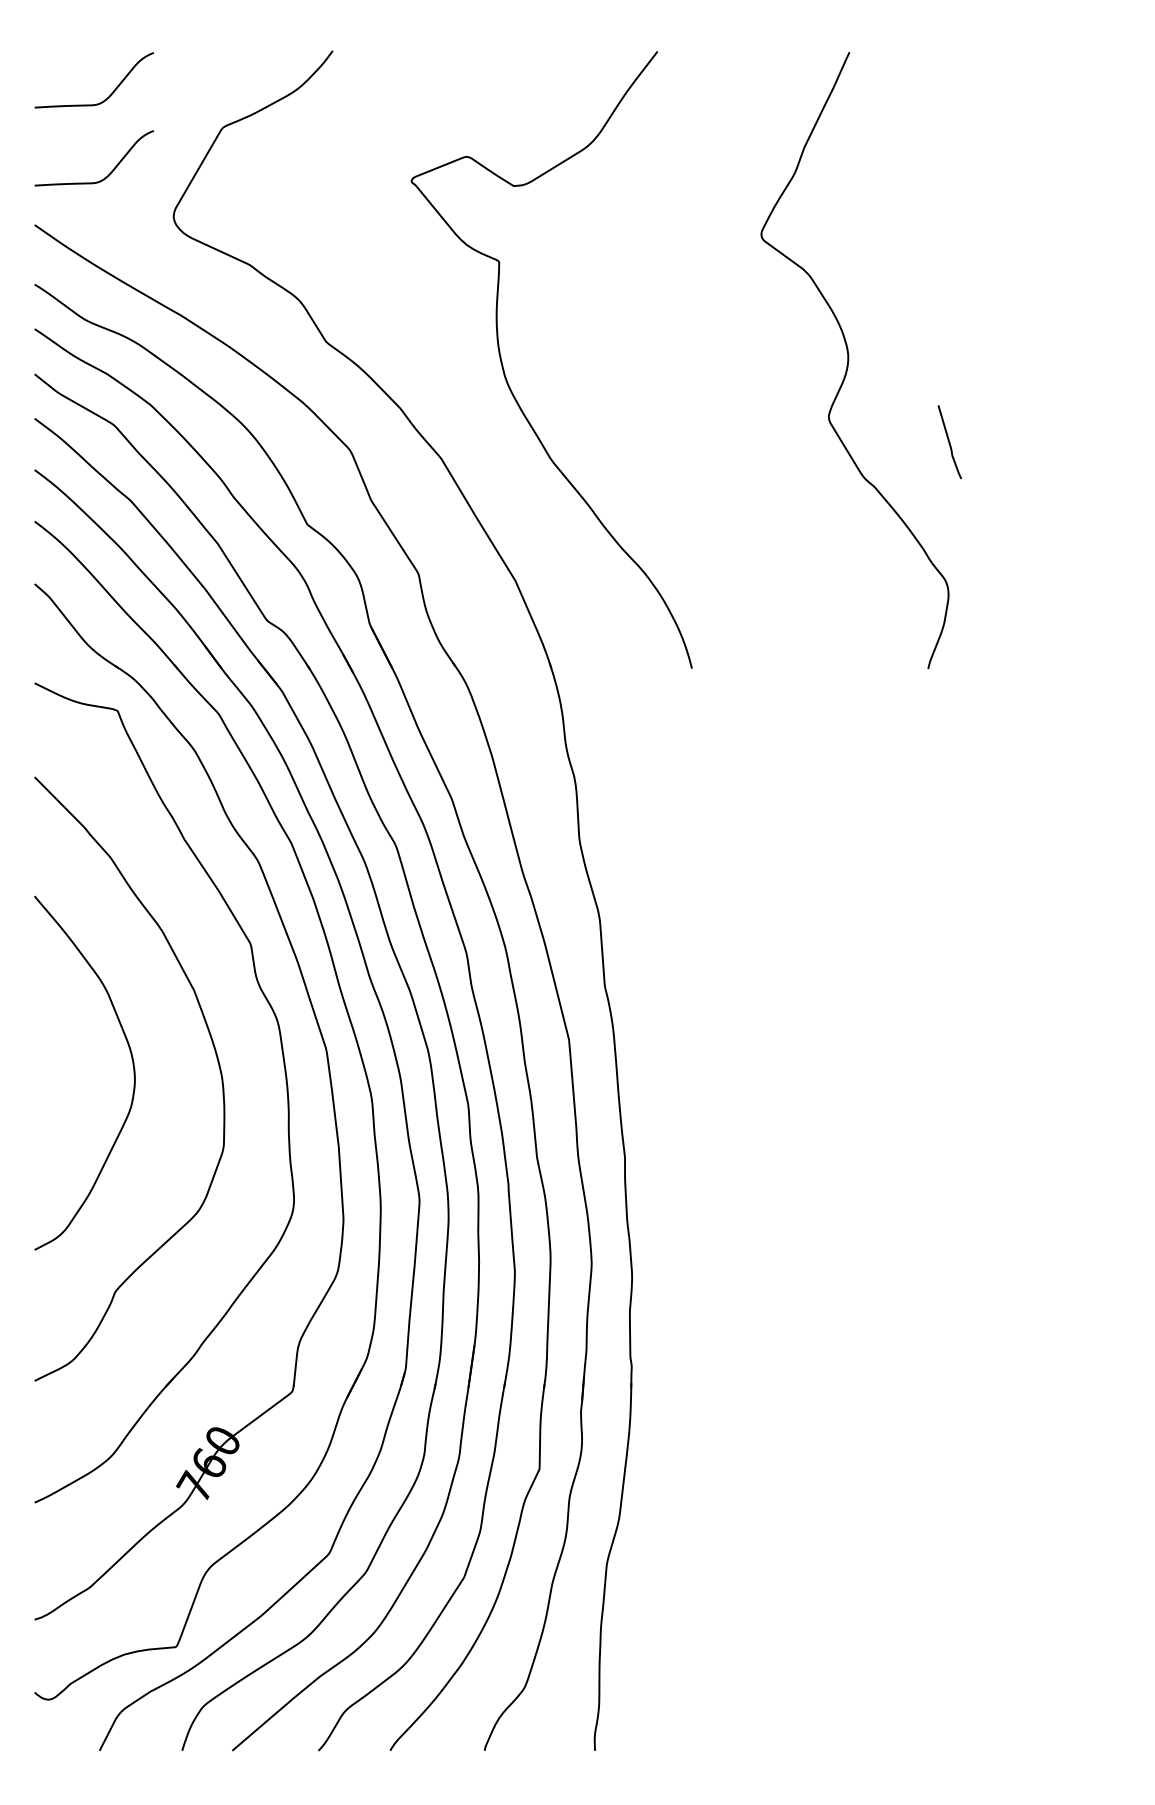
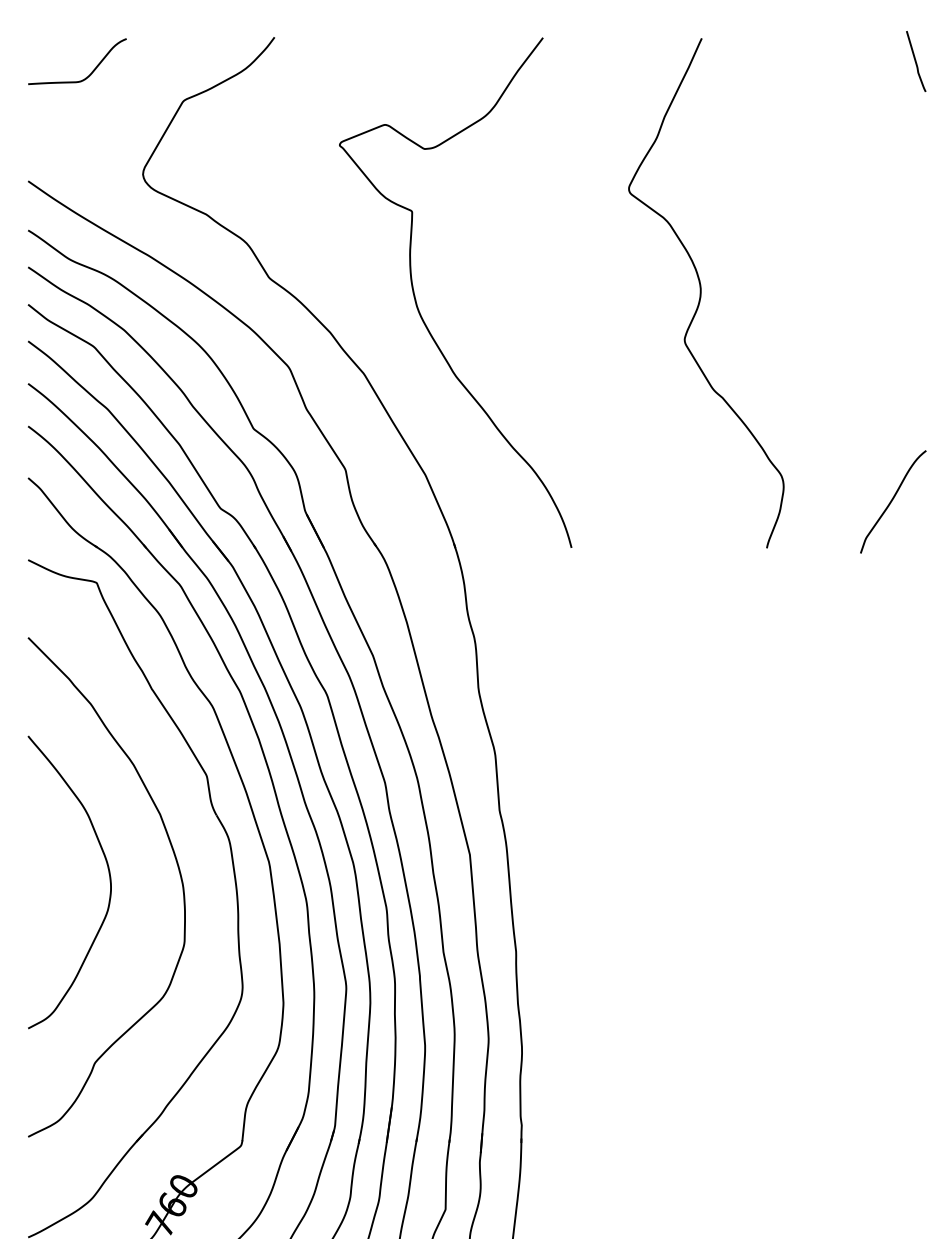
curve: (111, 170) -> (91, 136), removed
curve: (949, 442) -> (915, 61), moved
curve: (1080, 611) -> (892, 500), added

